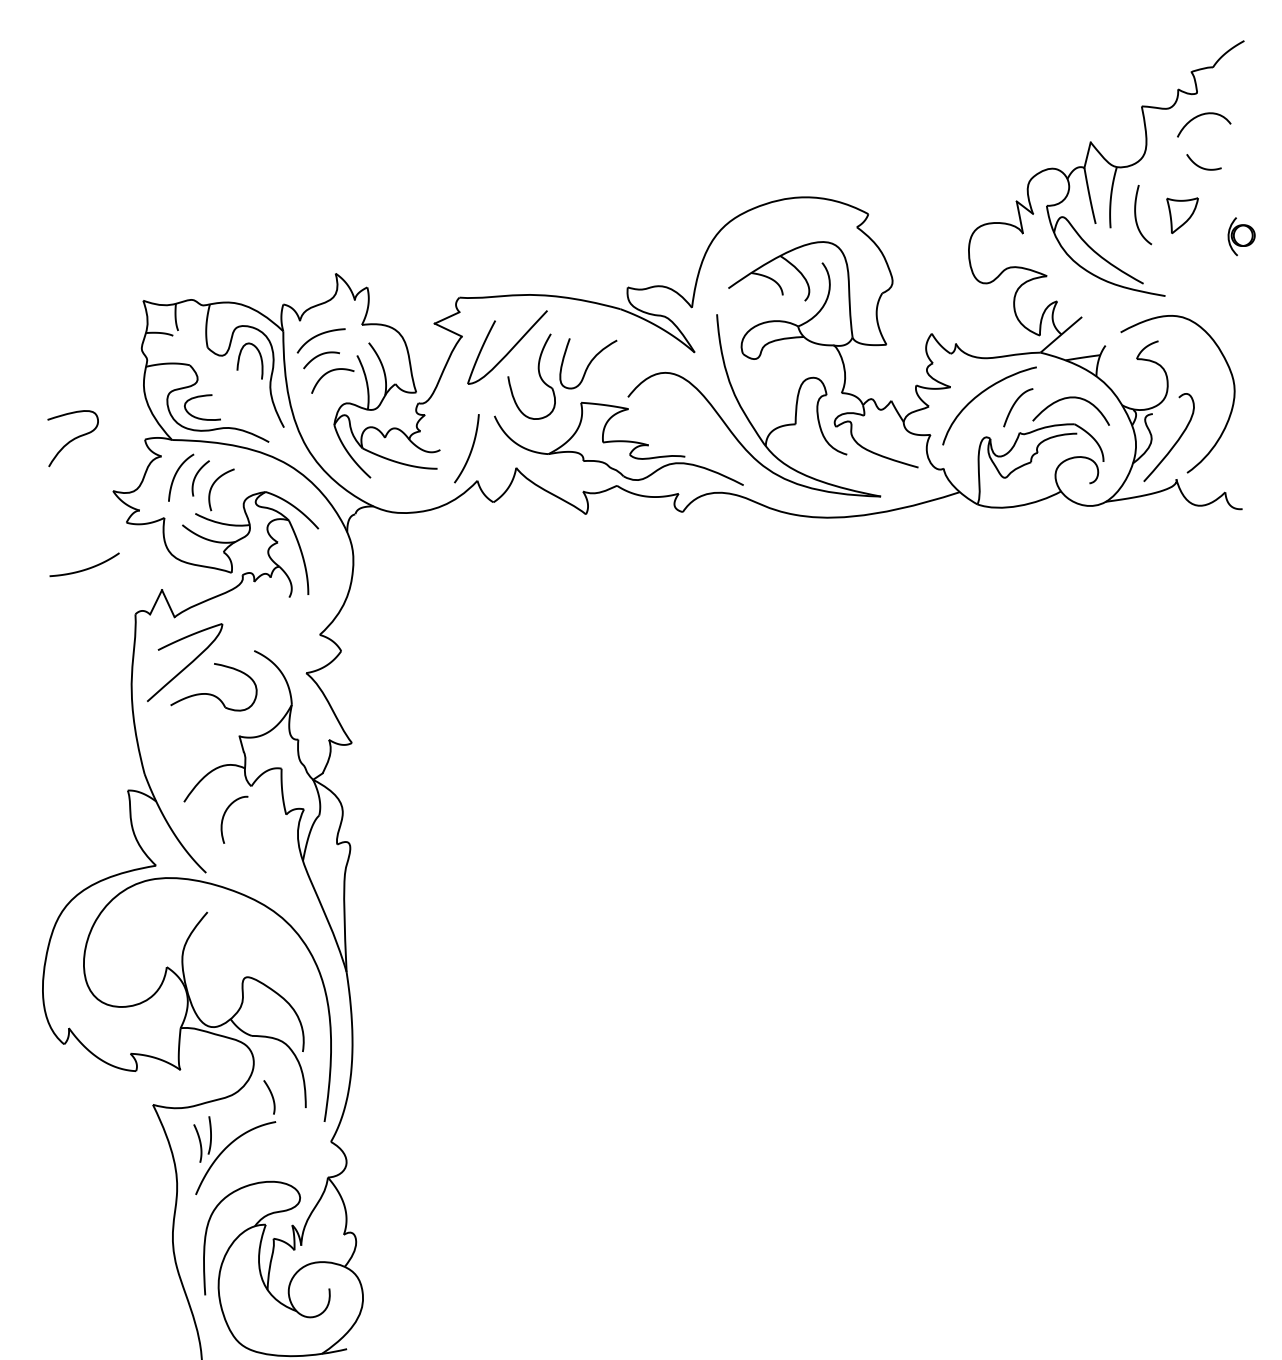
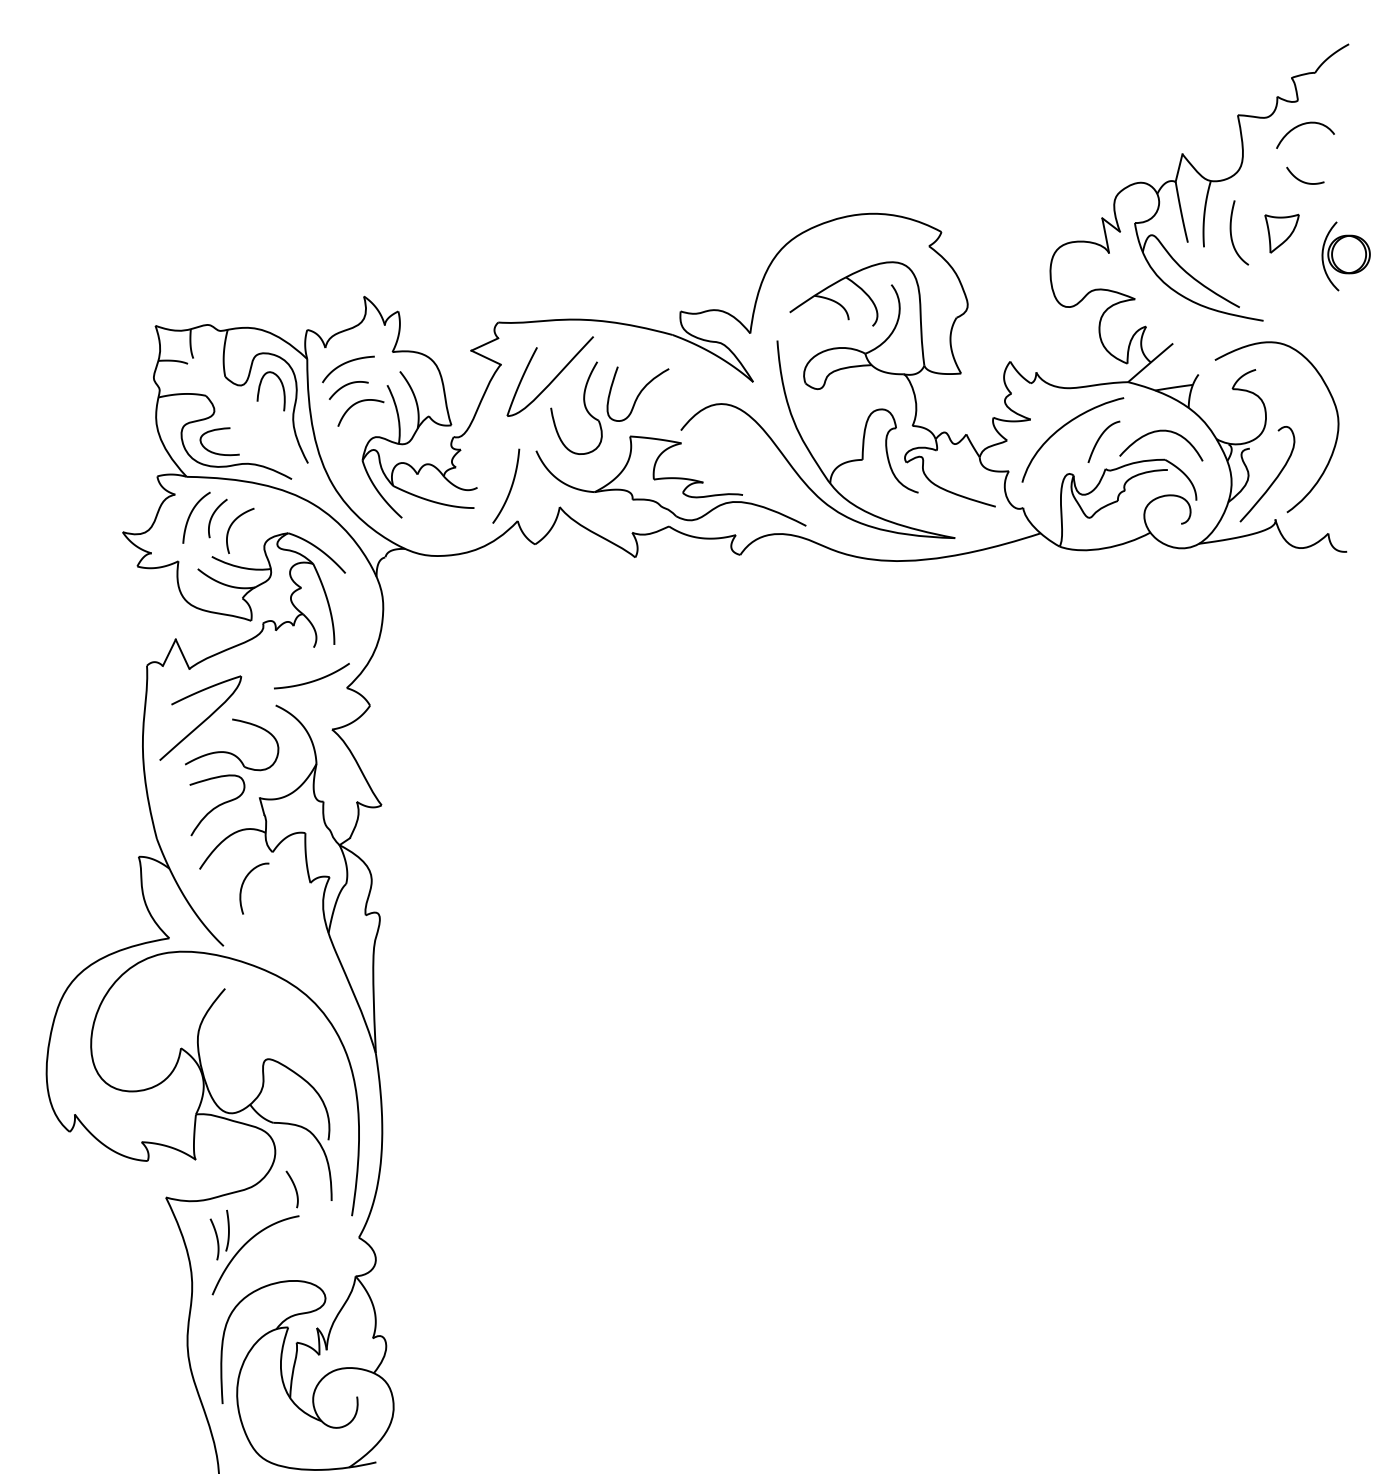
part: (1241, 236) -> (1345, 256), size x1.67
curve: (73, 438) -> (217, 805), moved
curve: (85, 568) -> (312, 680), moved

